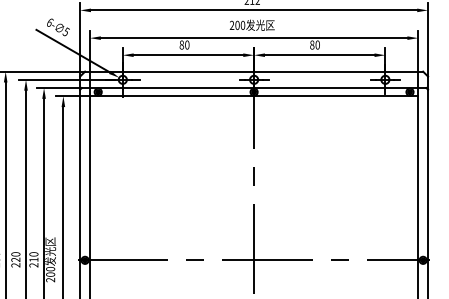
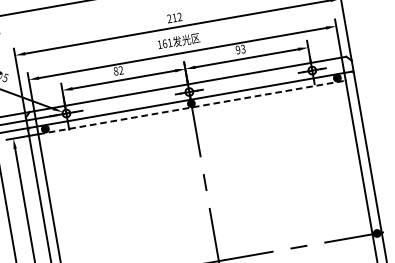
text: (237, 24) -> (164, 42), 200 -> 161
text: (187, 44) -> (121, 69), 80 -> 82
text: (314, 44) -> (240, 49), 80 -> 93
line: (254, 96) -> (192, 107), solid -> dashed

